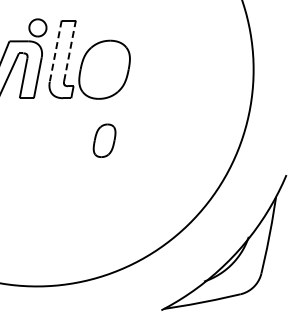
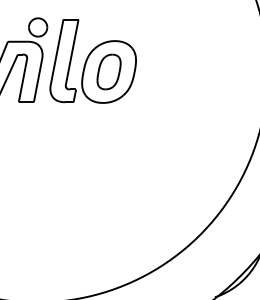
line: (70, 50) -> (72, 51), dashed -> solid
line: (55, 51) -> (56, 52), dashed -> solid
part: (104, 140) -> (108, 71), moved

